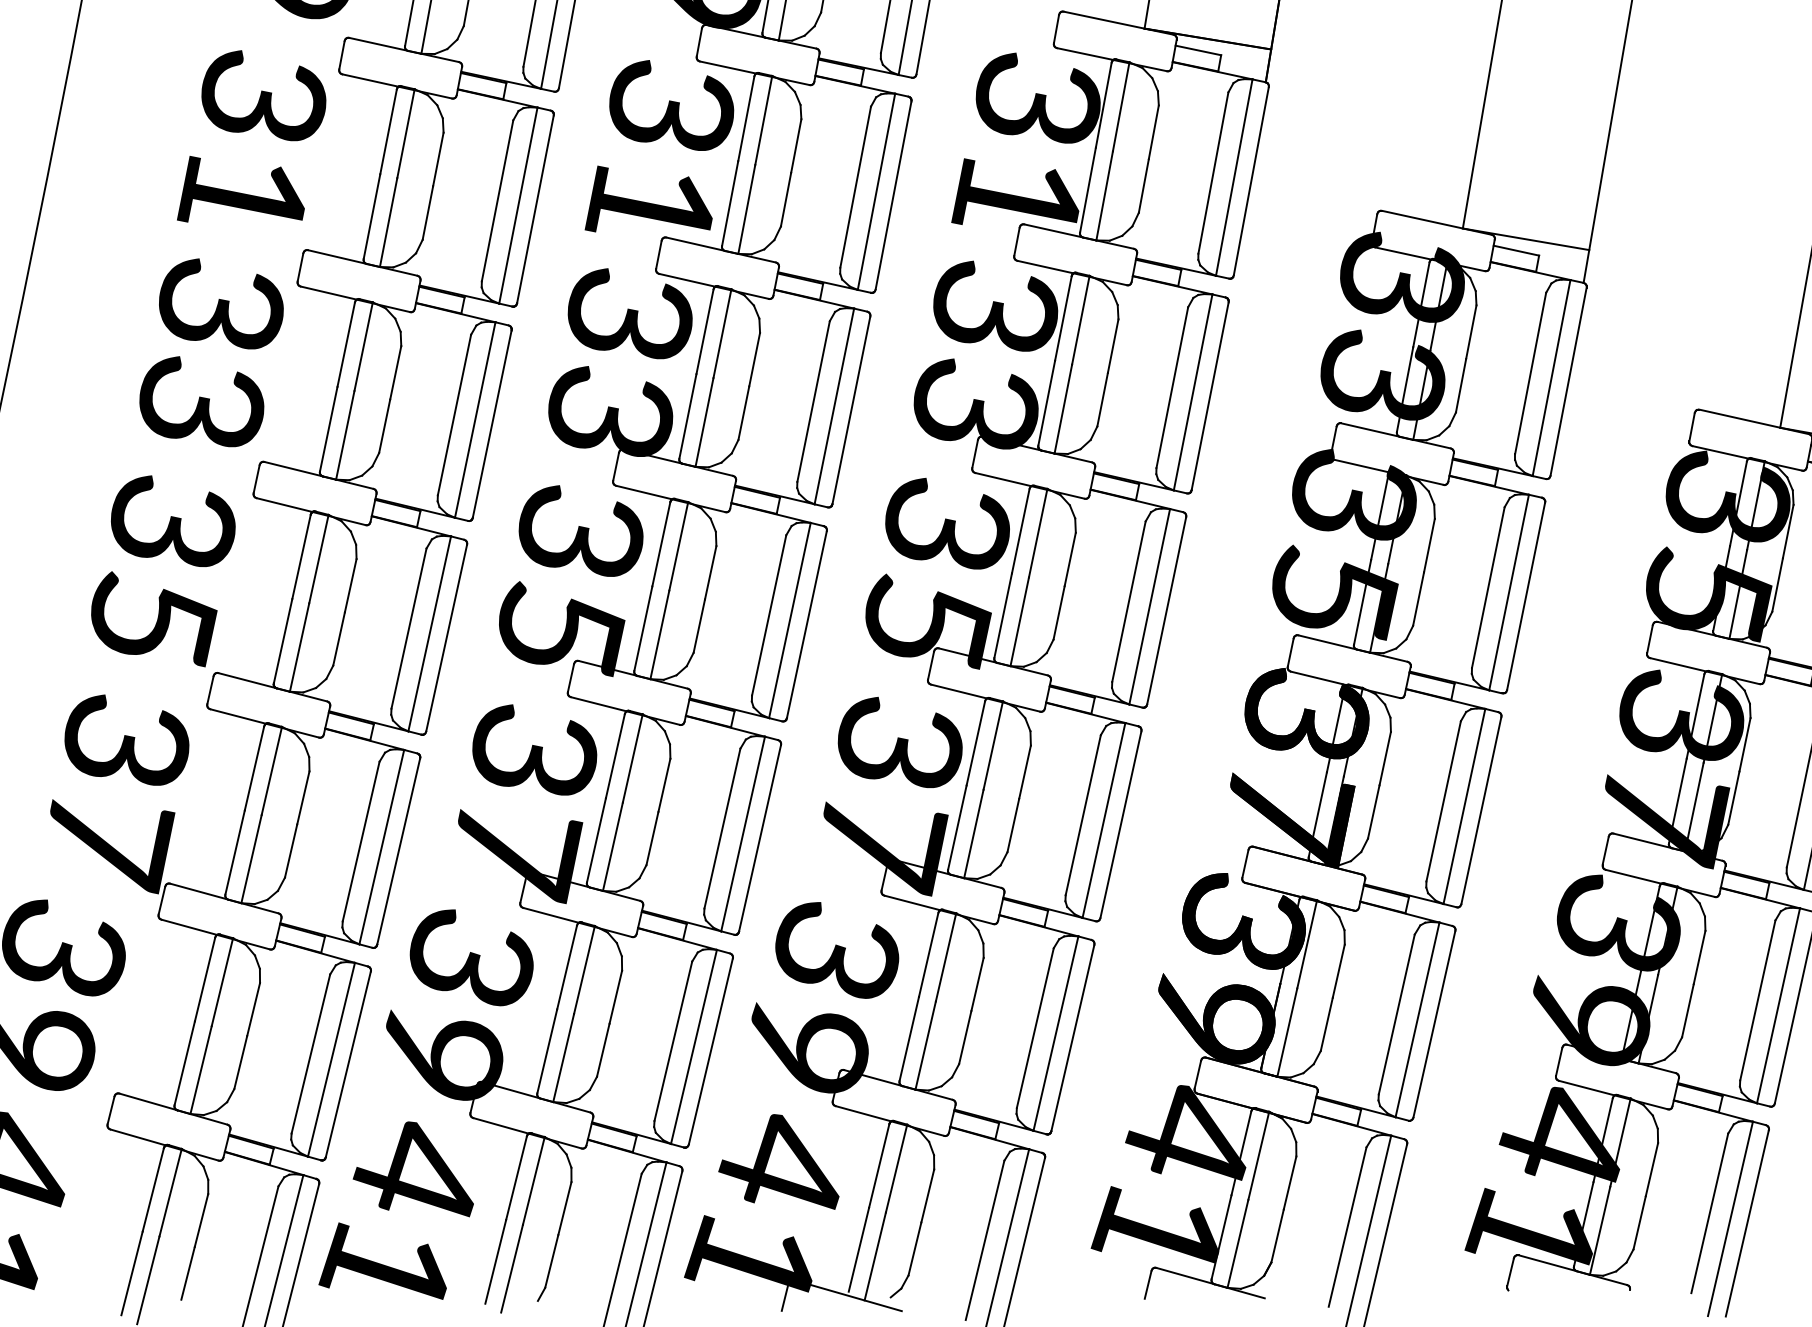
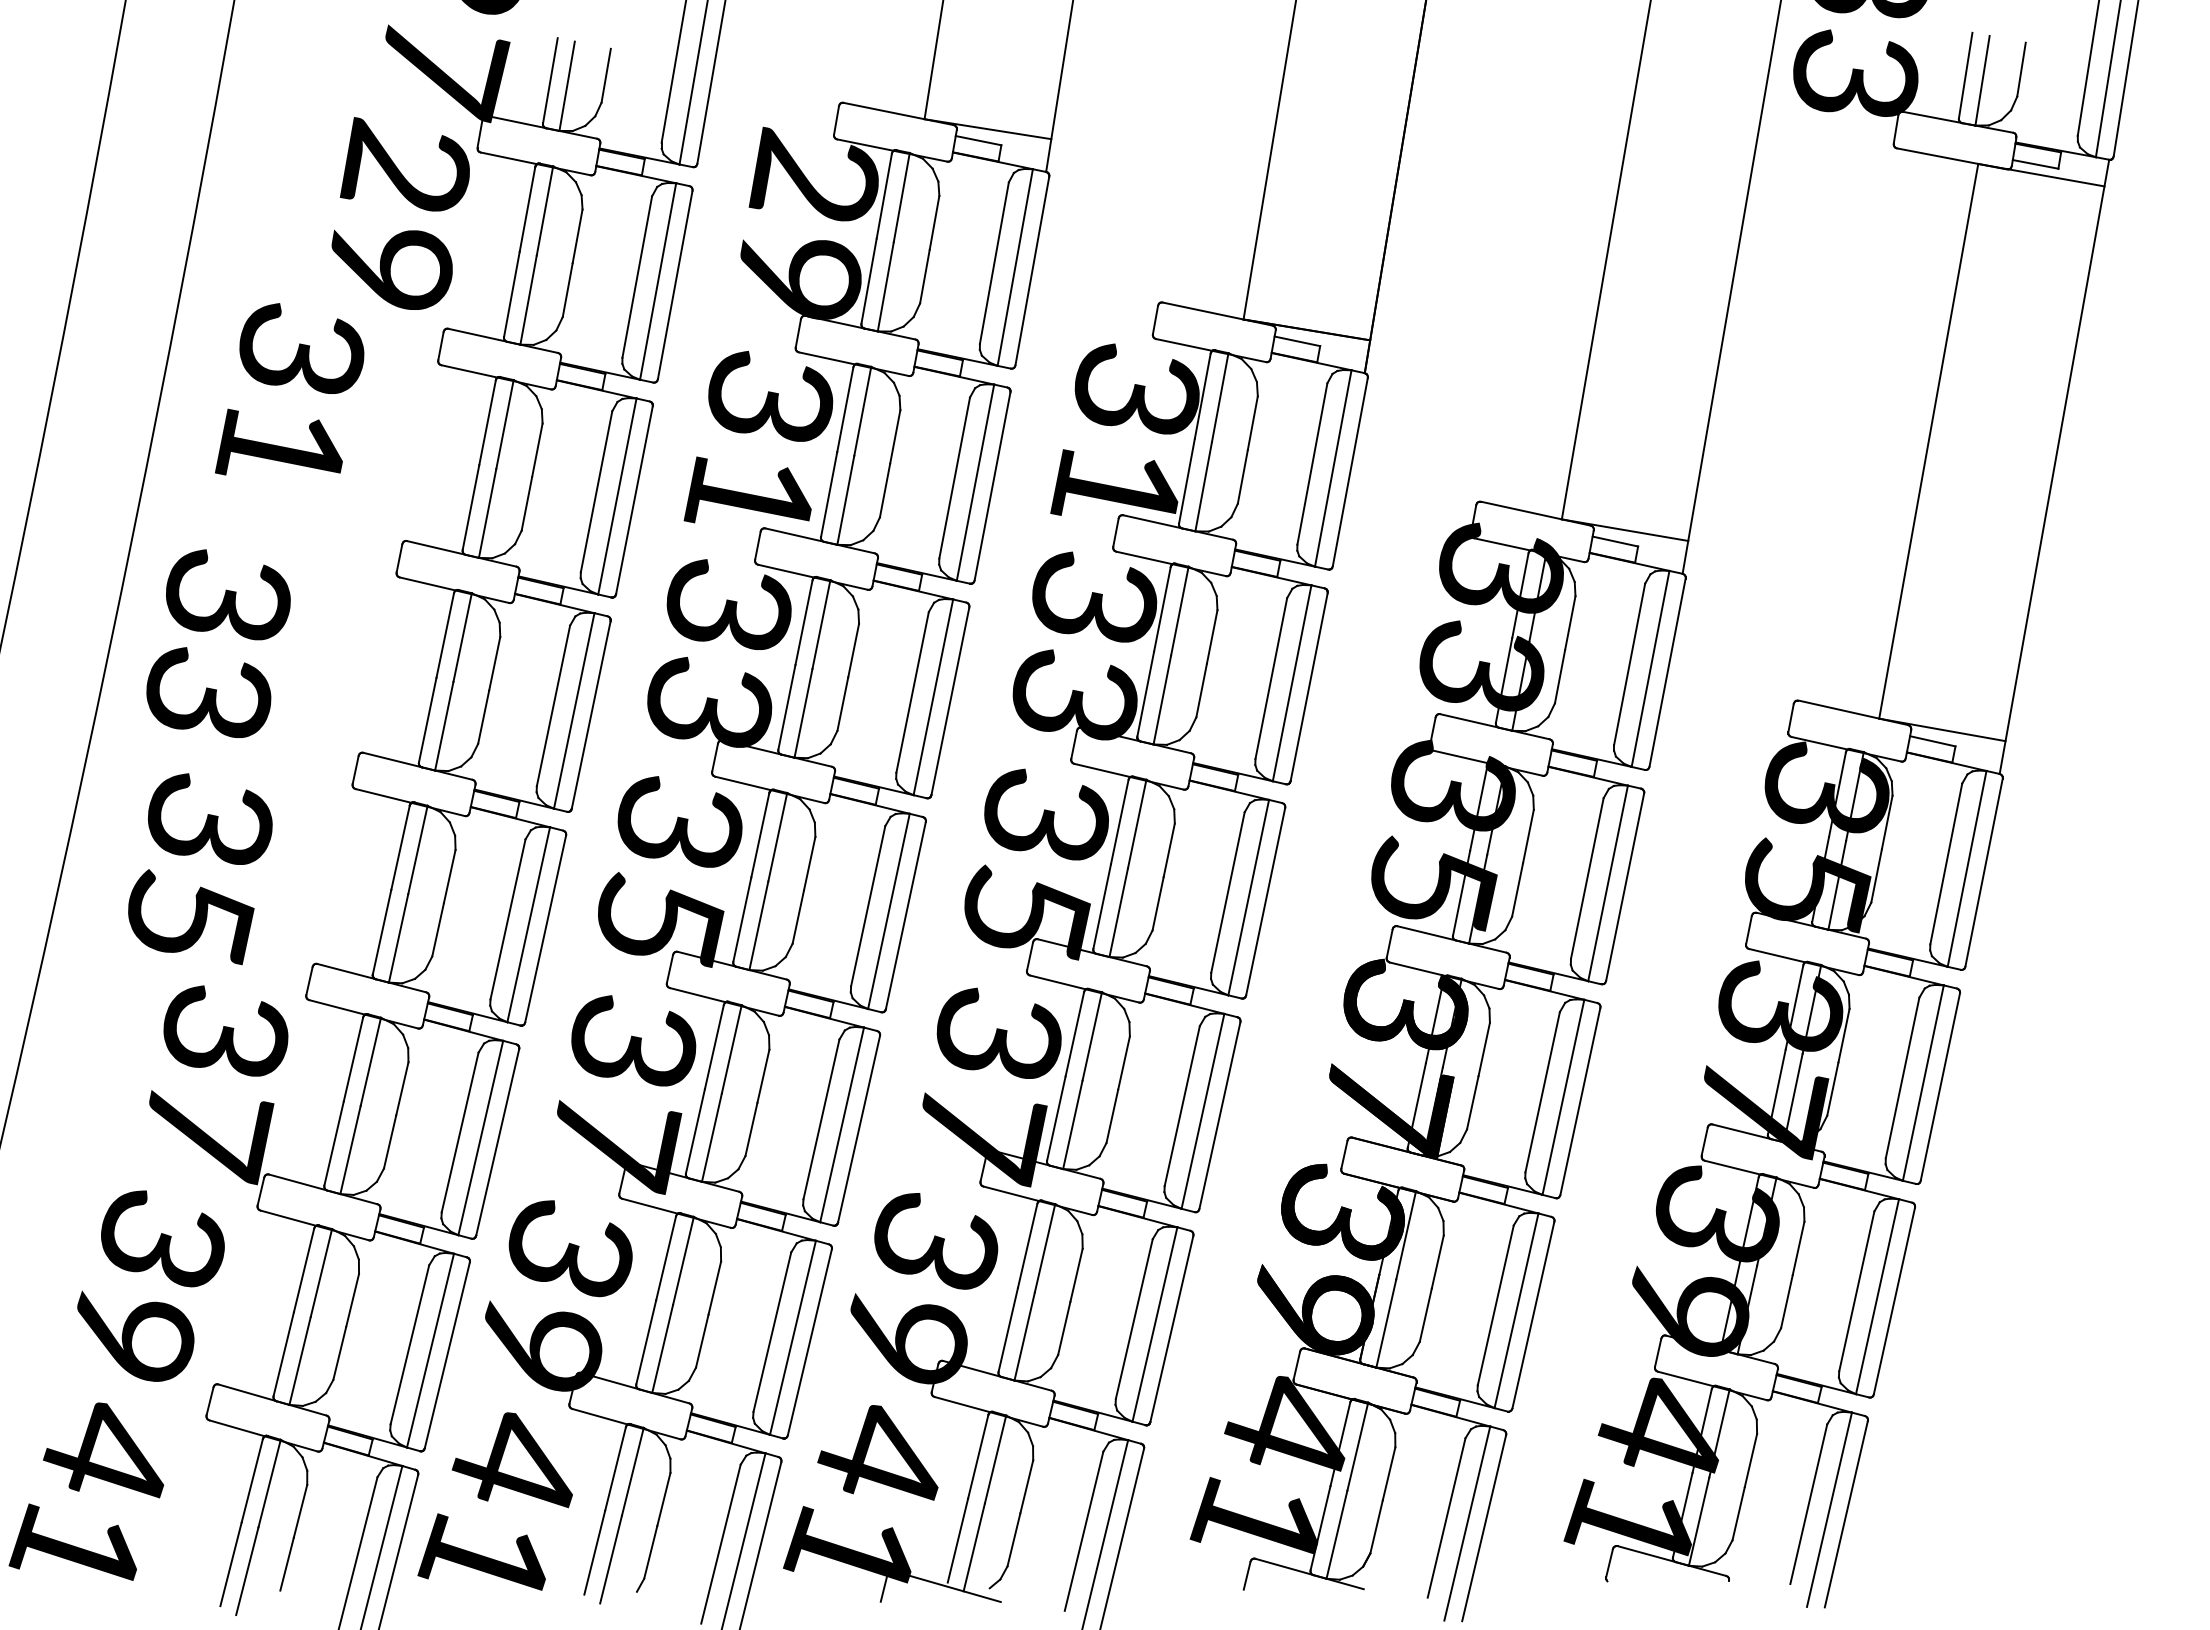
text: (251, 136) -> (289, 389), moved
text: (211, 352) -> (218, 643), moved
text: (163, 571) -> (200, 869), moved

